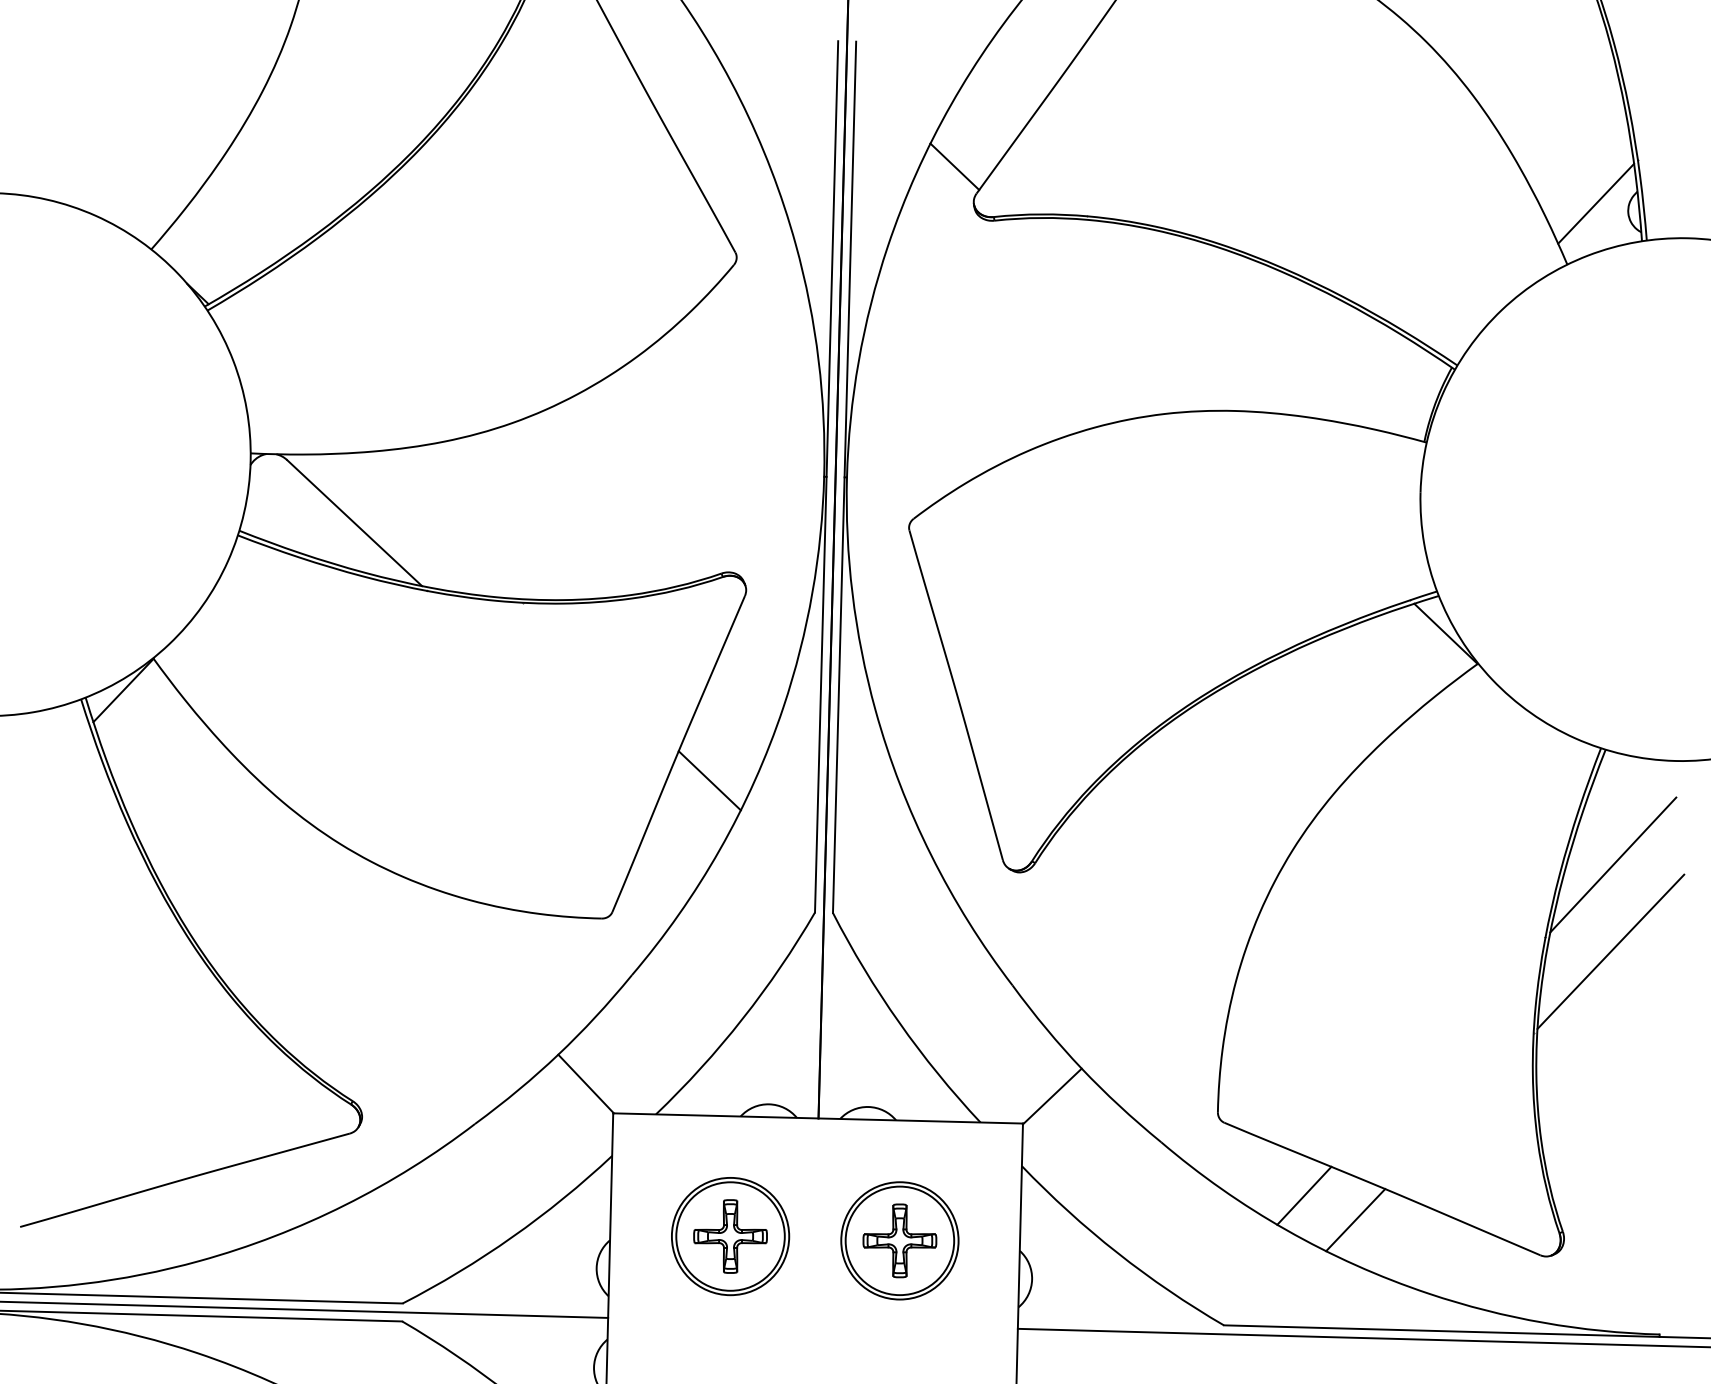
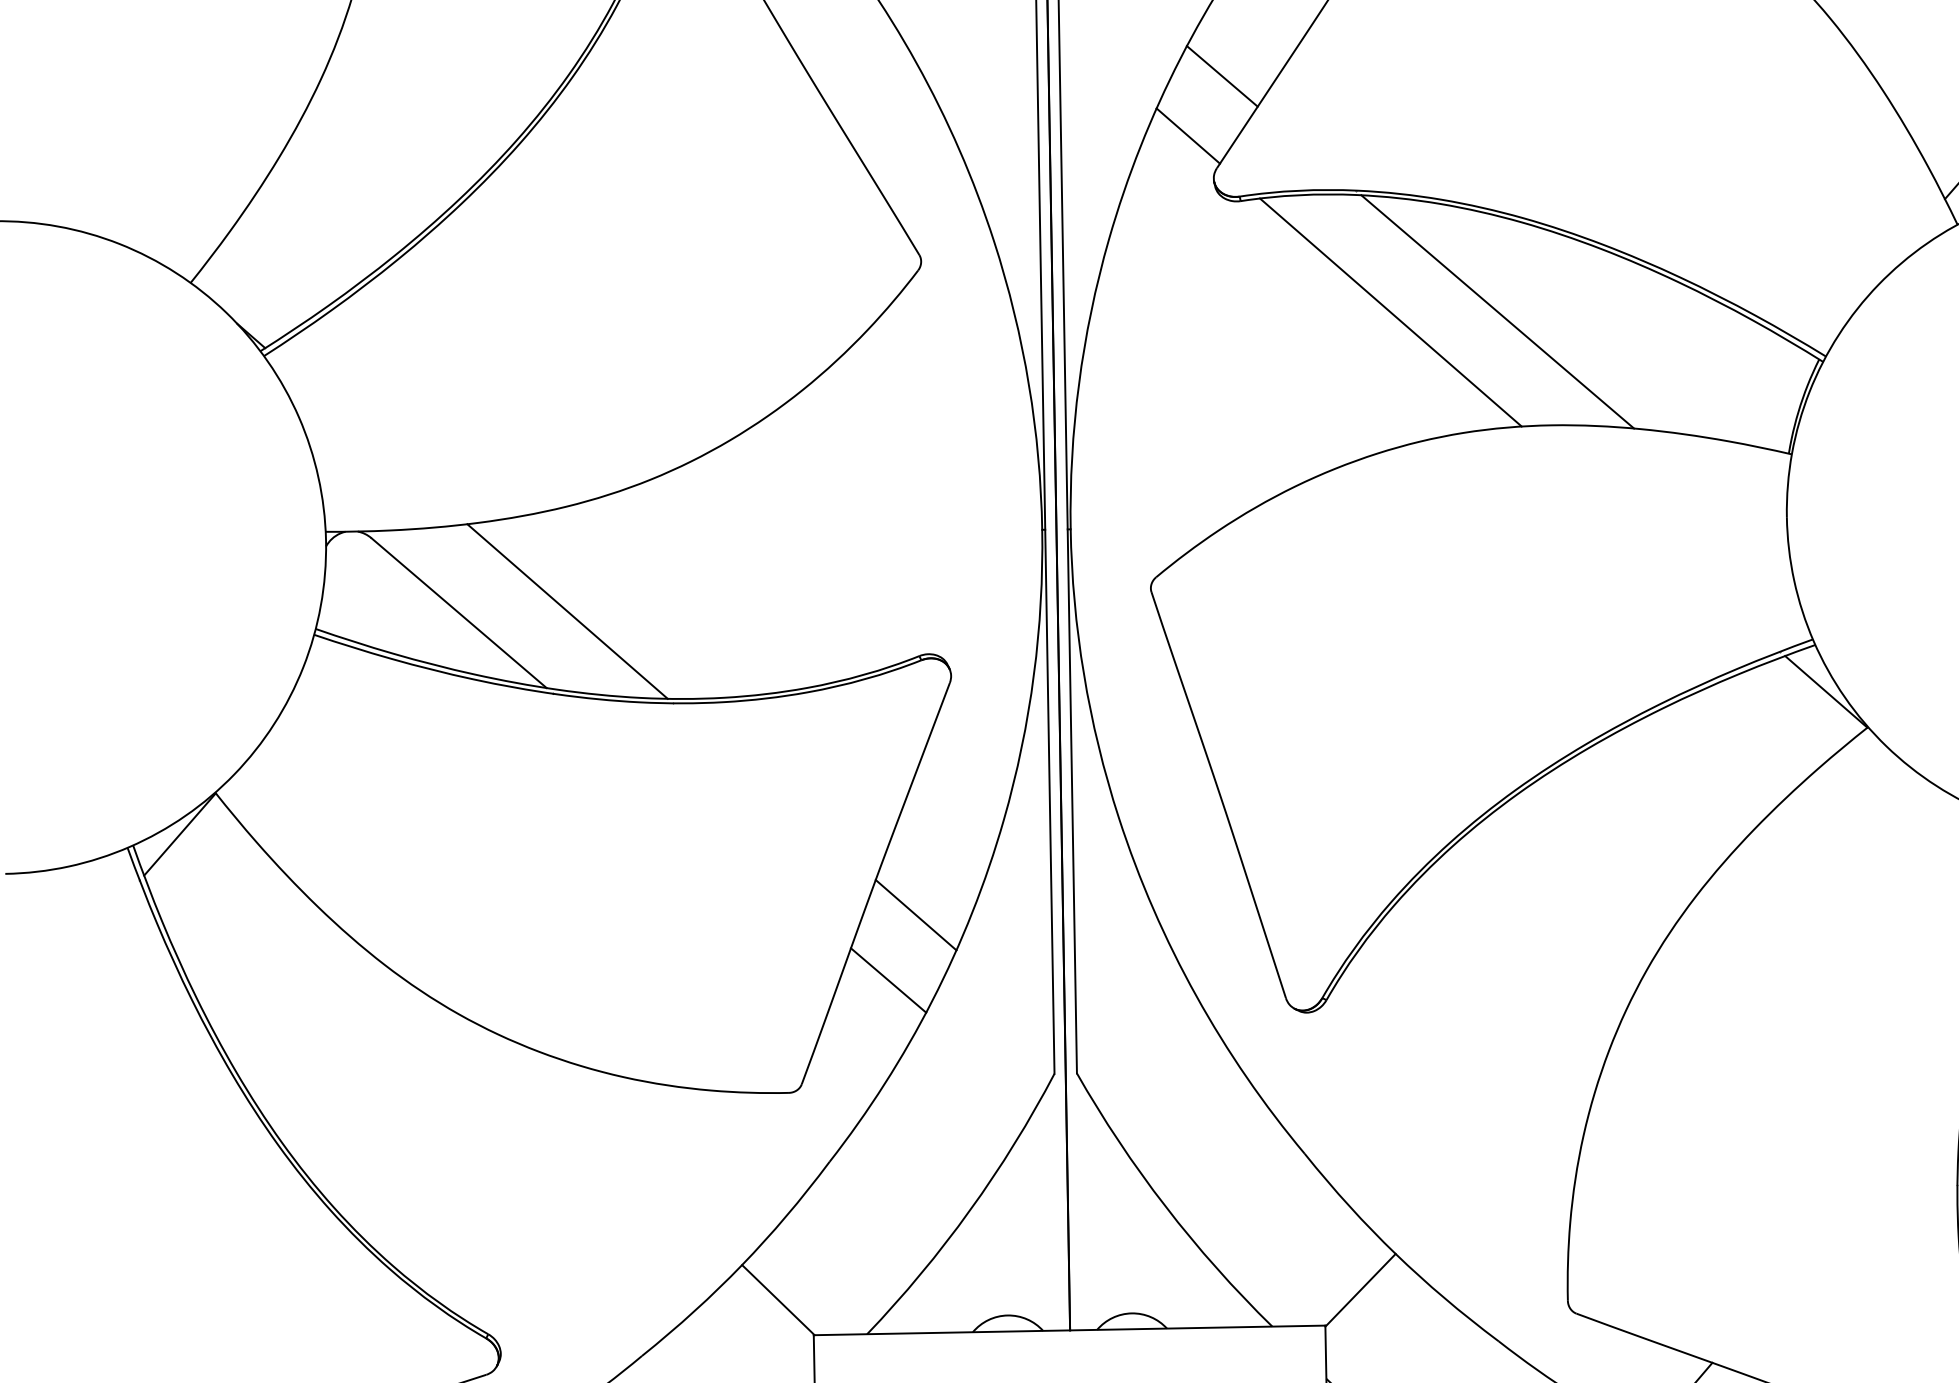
line: (983, 119) -> (1221, 75), added
line: (1110, 314) -> (1390, 311), added
line: (1196, 318) -> (1497, 312), added
line: (441, 525) -> (567, 611), added
line: (685, 832) -> (888, 980), added

